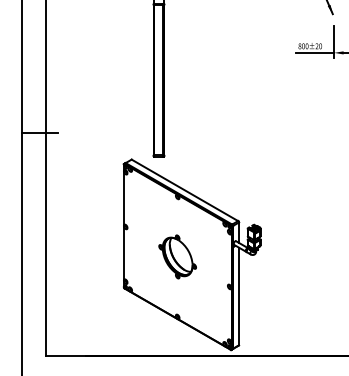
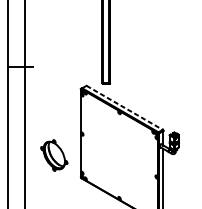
line: (185, 190) -> (125, 107), solid -> dashed
part: (177, 256) -> (54, 155), moved

